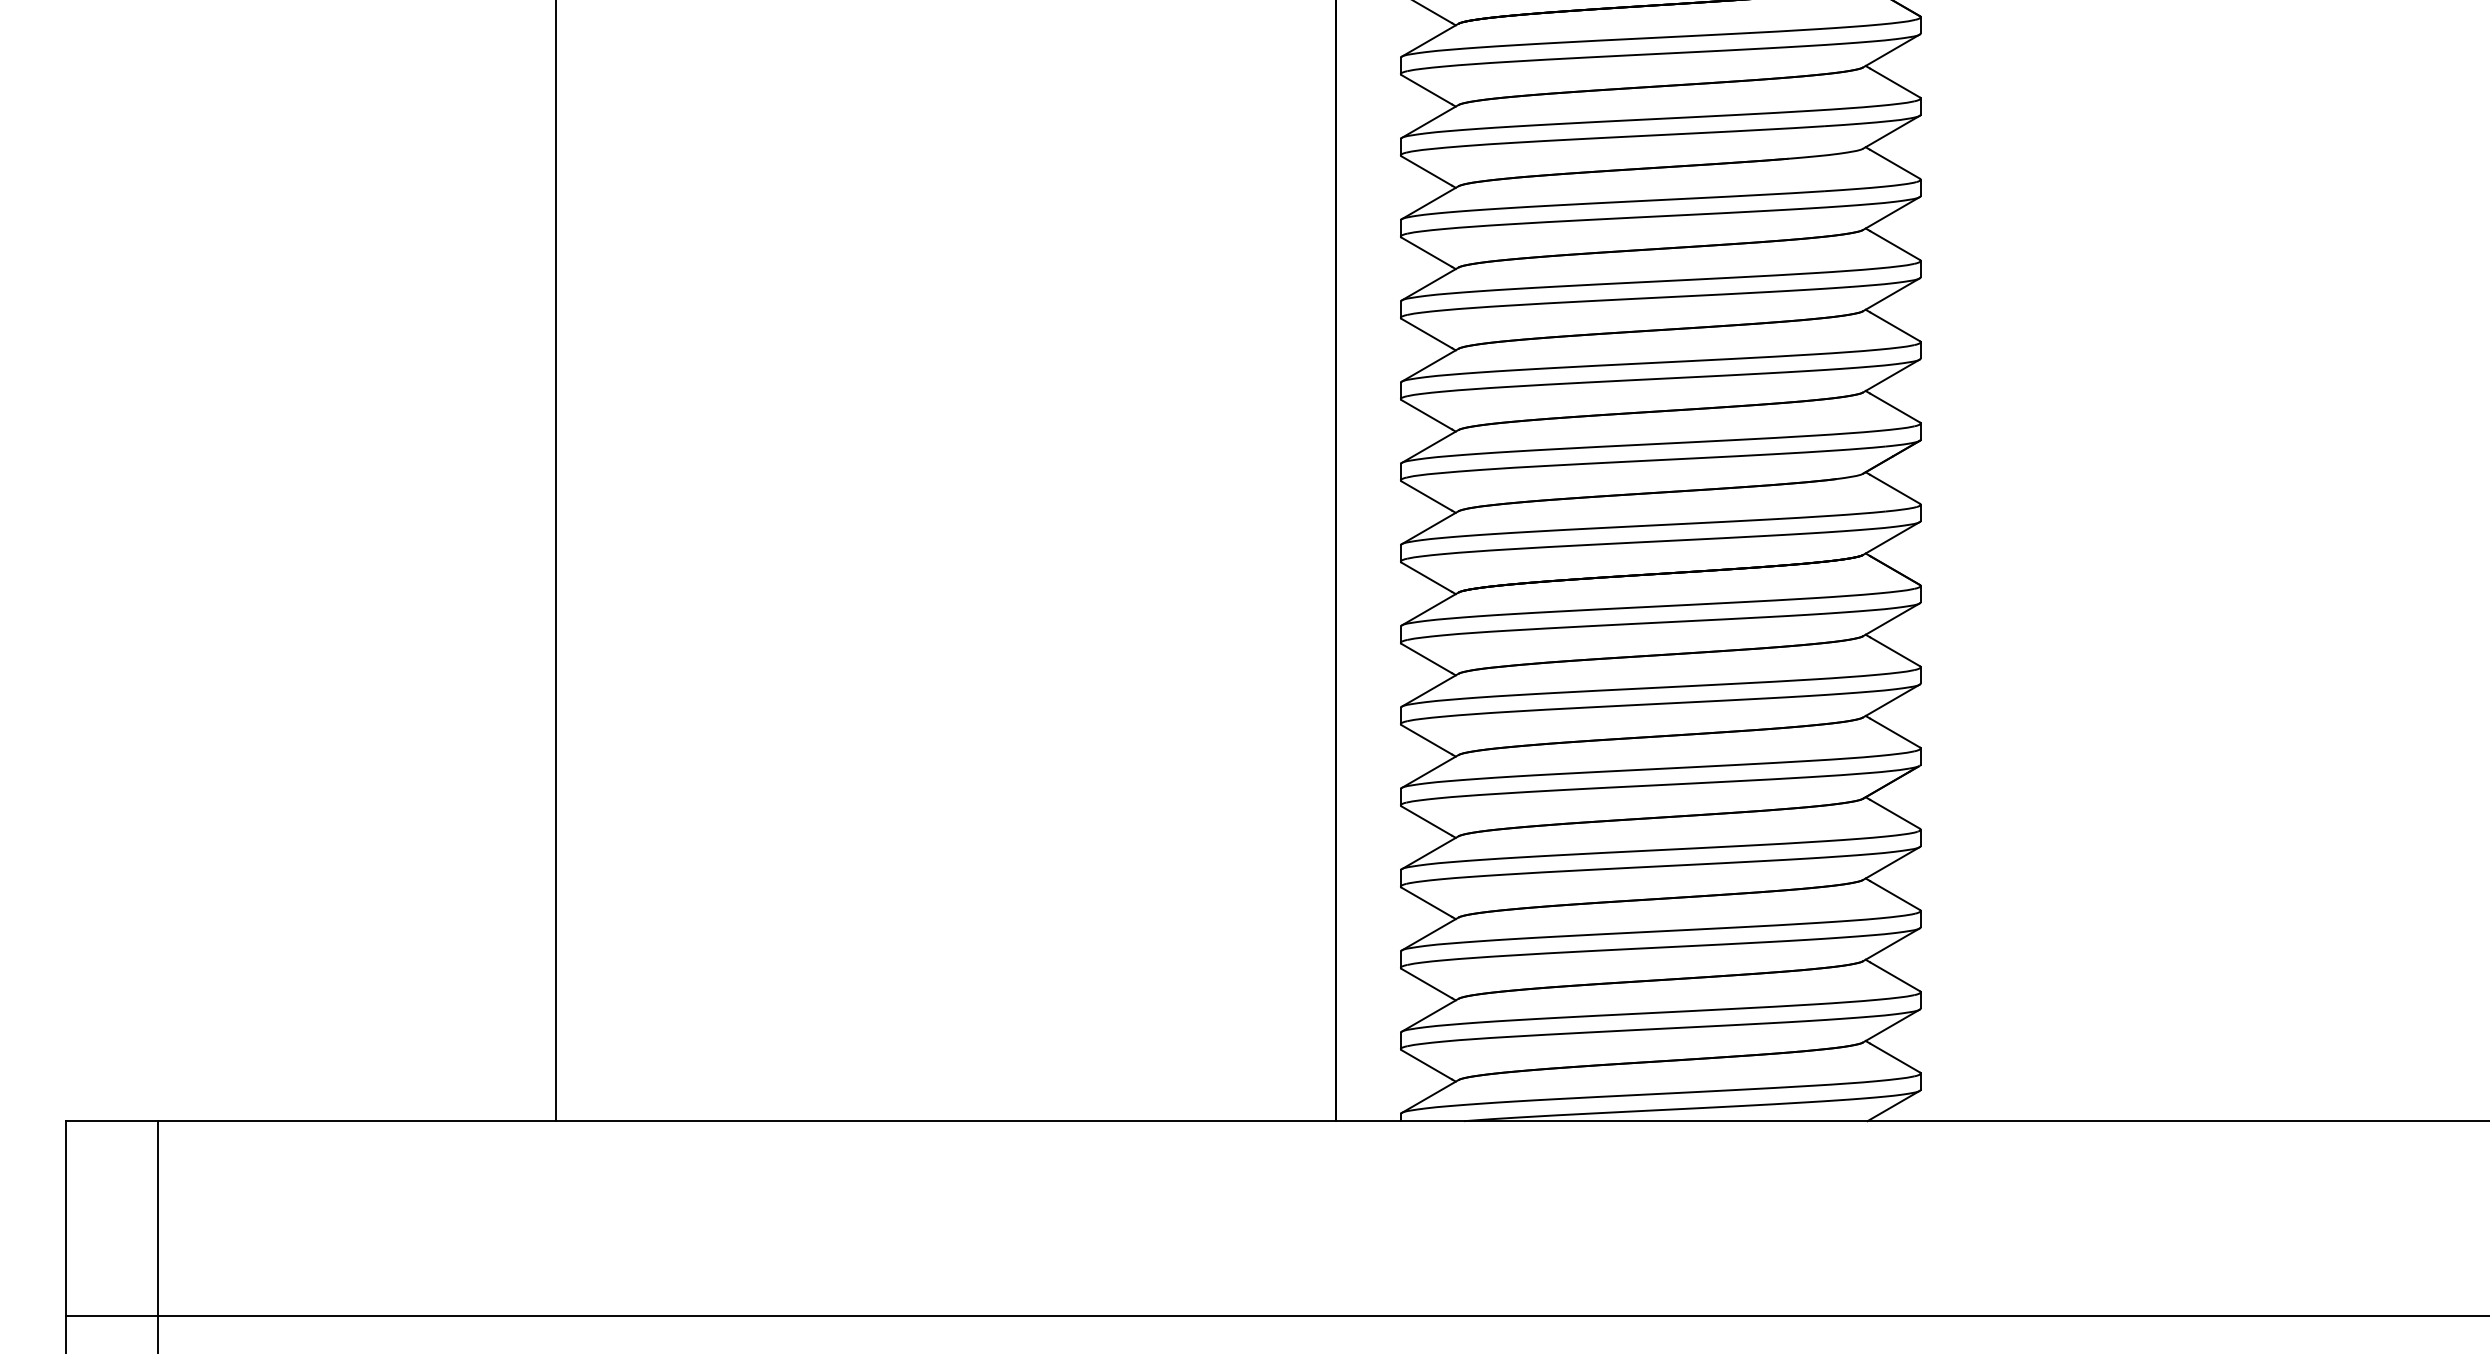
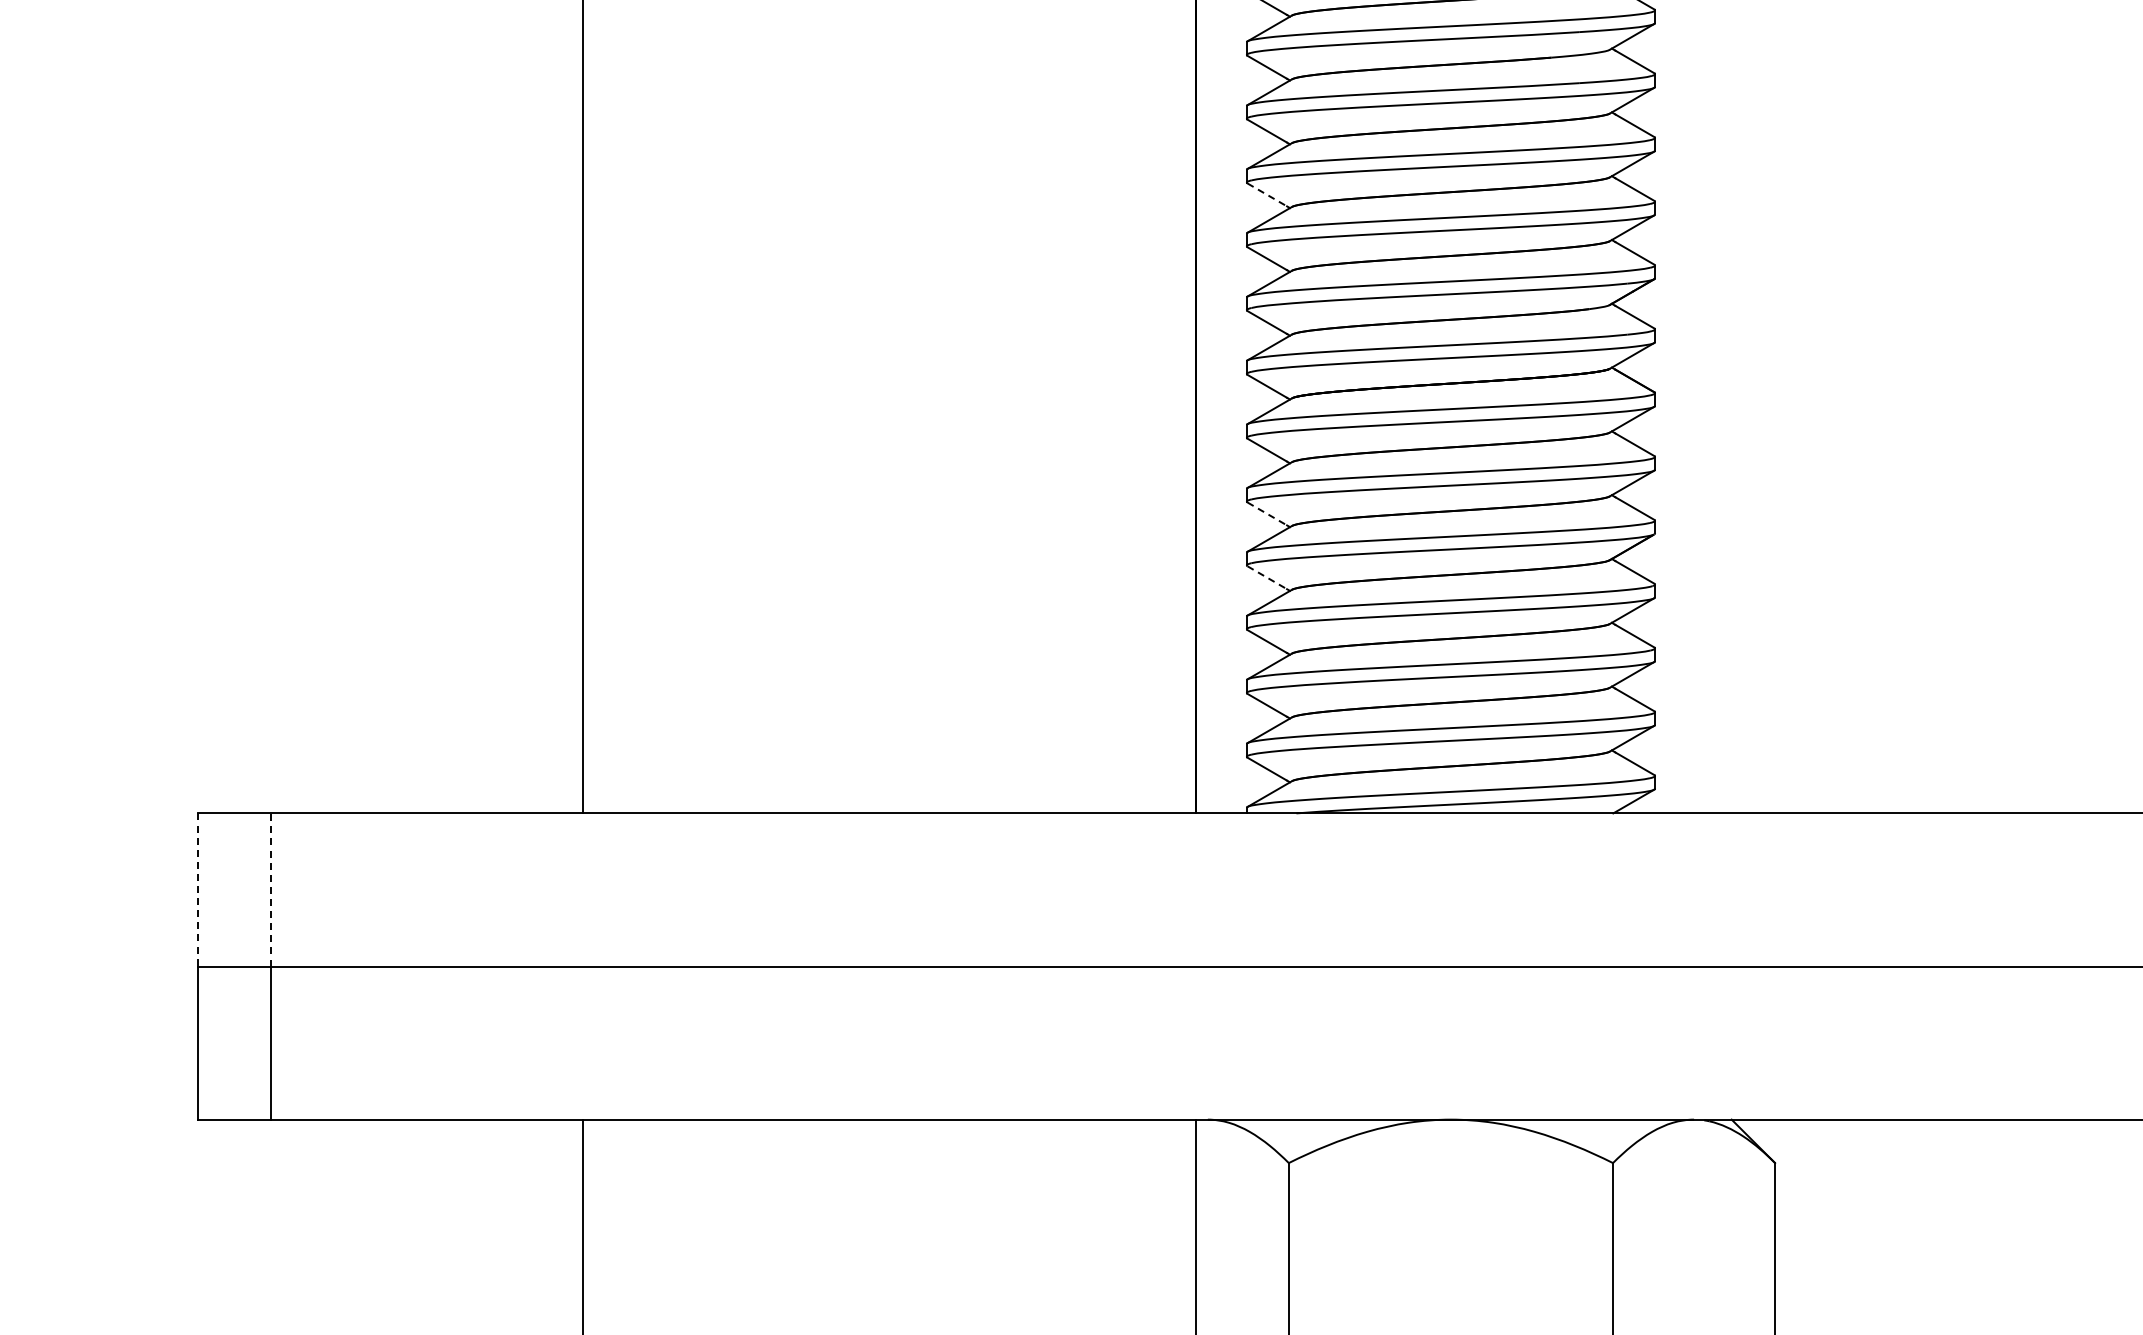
line: (1427, 333) -> (1267, 194), solid -> dashed
line: (1427, 739) -> (1267, 513), solid -> dashed
line: (1427, 820) -> (1267, 577), solid -> dashed
line: (65, 1218) -> (198, 889), solid -> dashed
line: (157, 1218) -> (270, 889), solid -> dashed

